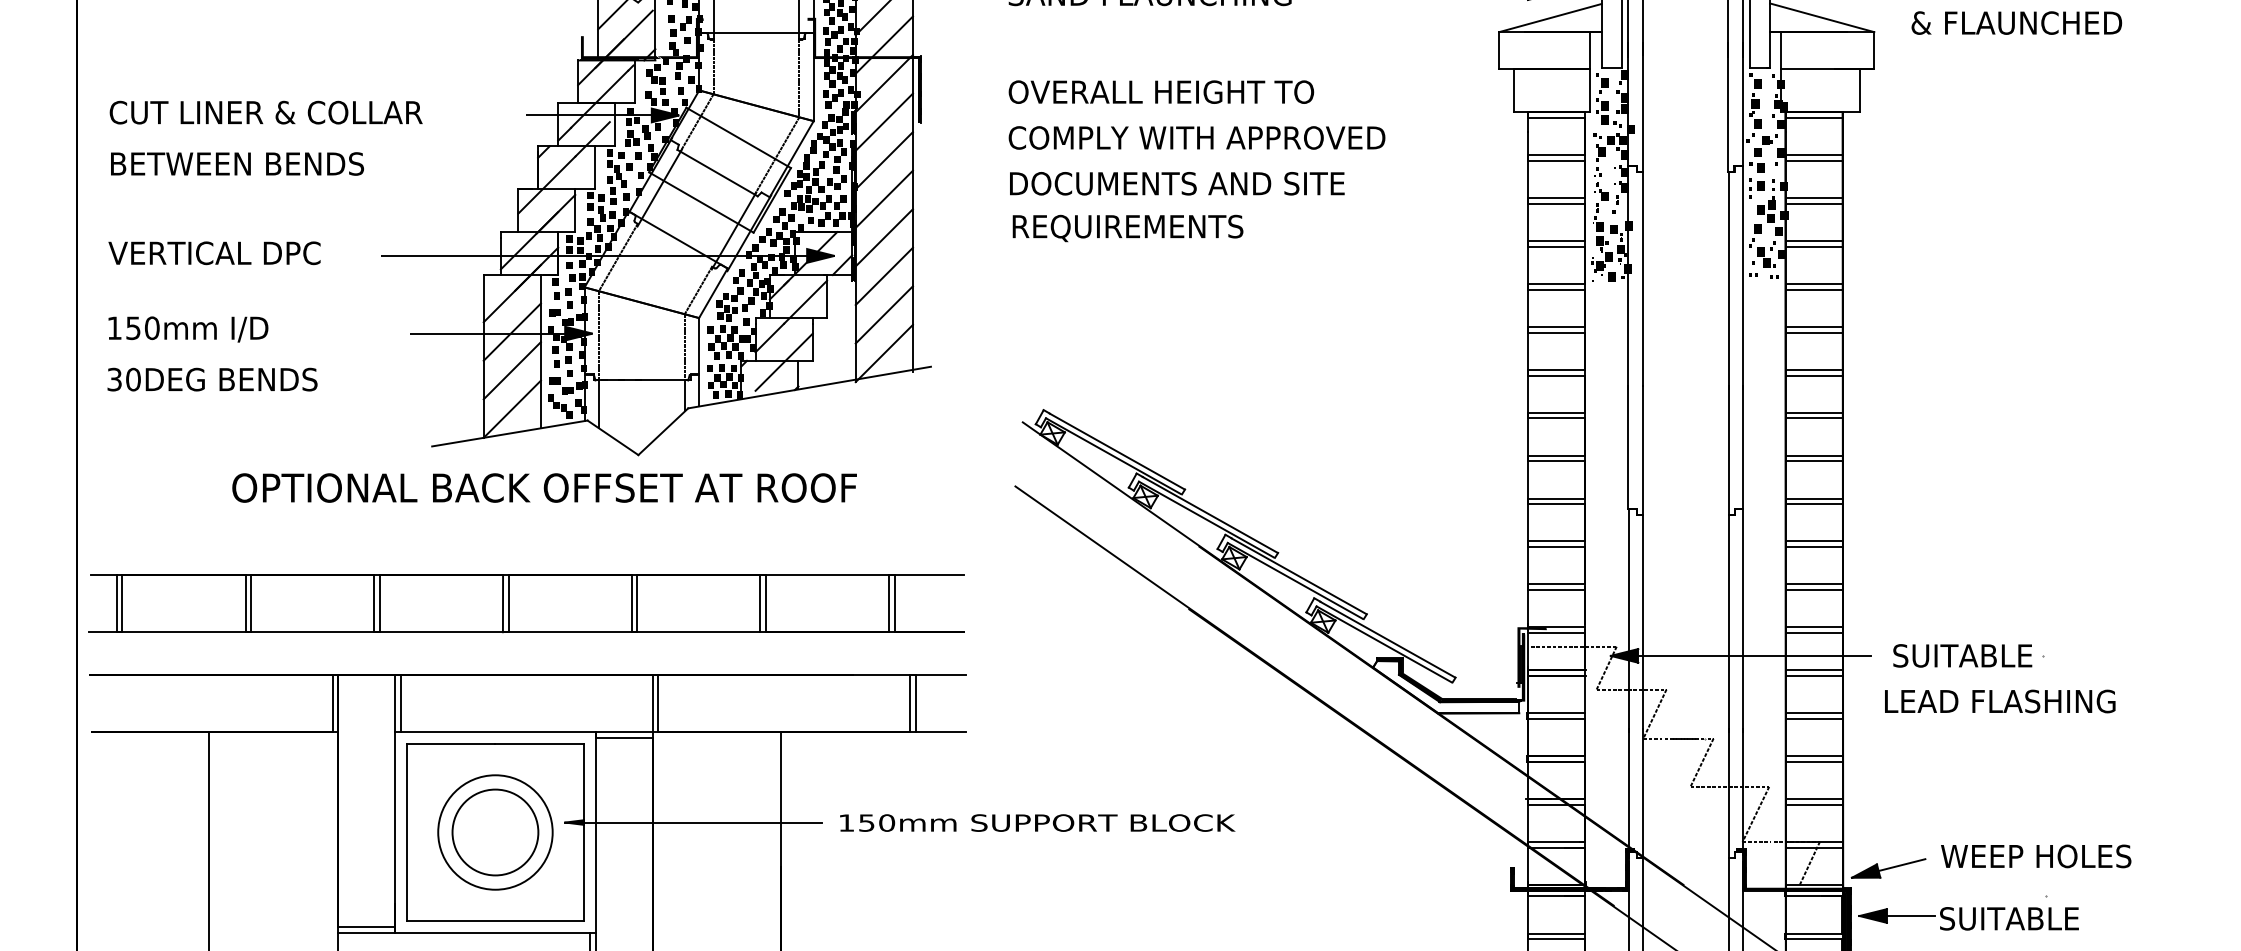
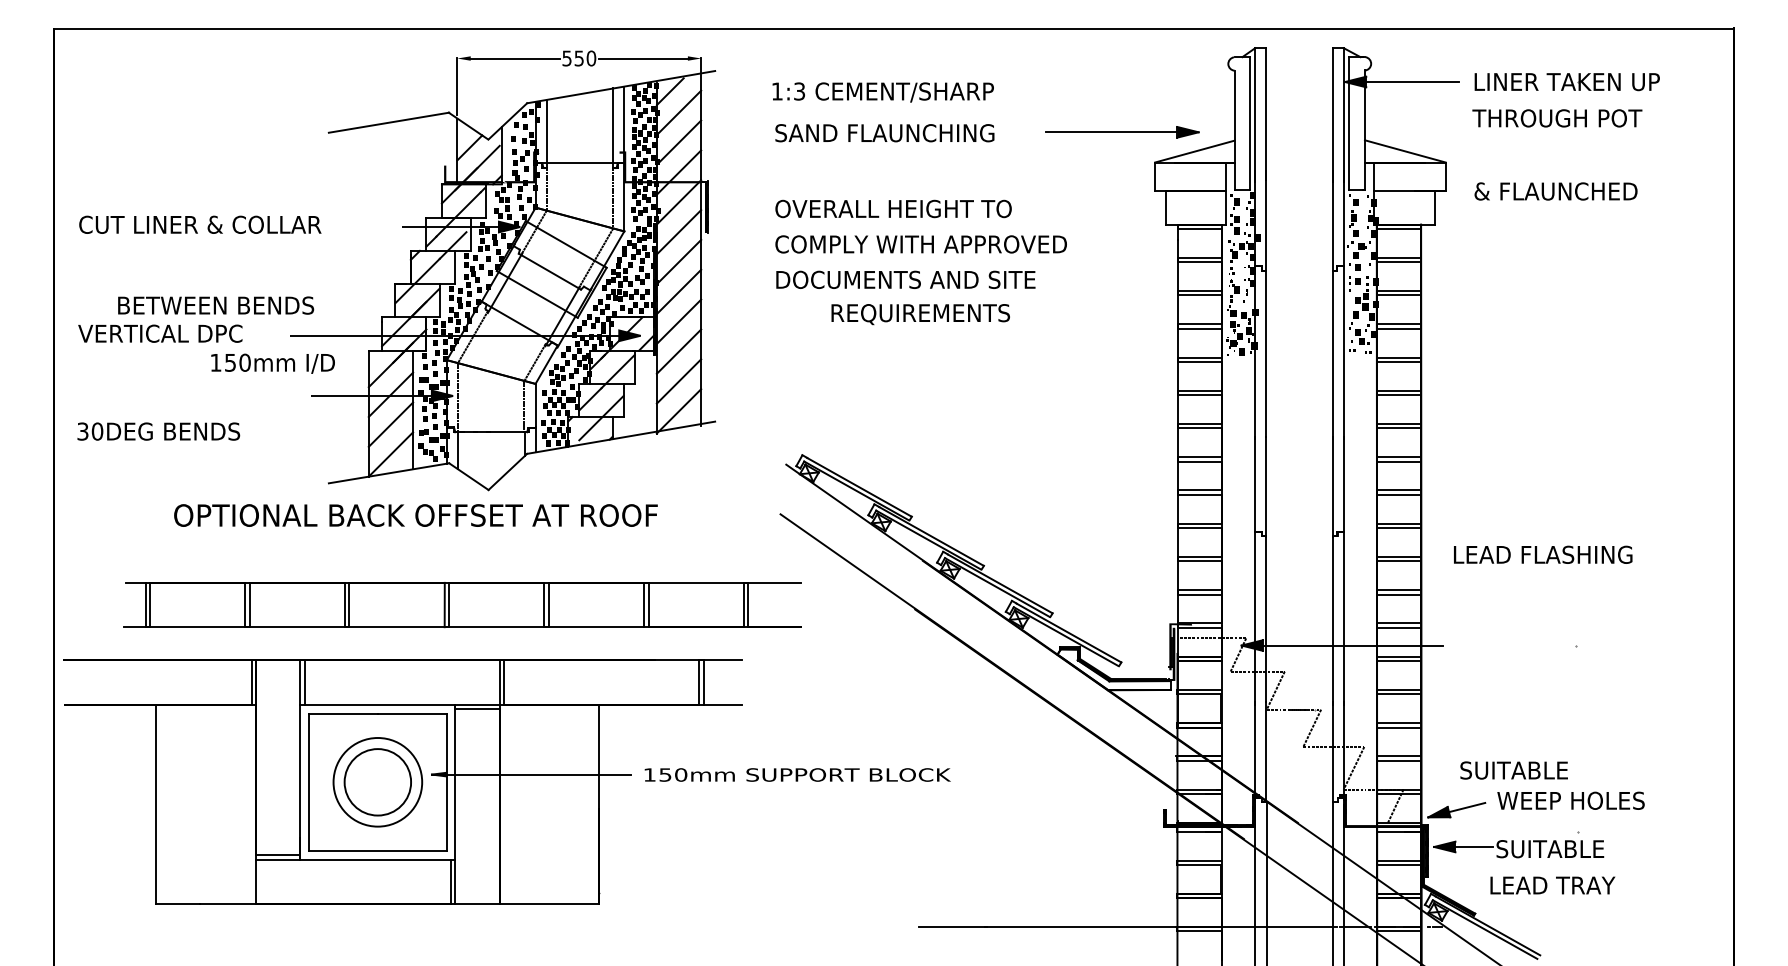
text: (2016, 23) -> (1555, 191), moved
text: (237, 163) -> (216, 305), moved
text: (1127, 228) -> (920, 314), moved
text: (187, 329) -> (272, 363), moved
part: (525, 604) -> (462, 605), moved
text: (1961, 655) -> (1513, 770), moved
text: (2000, 701) -> (1543, 554), moved

